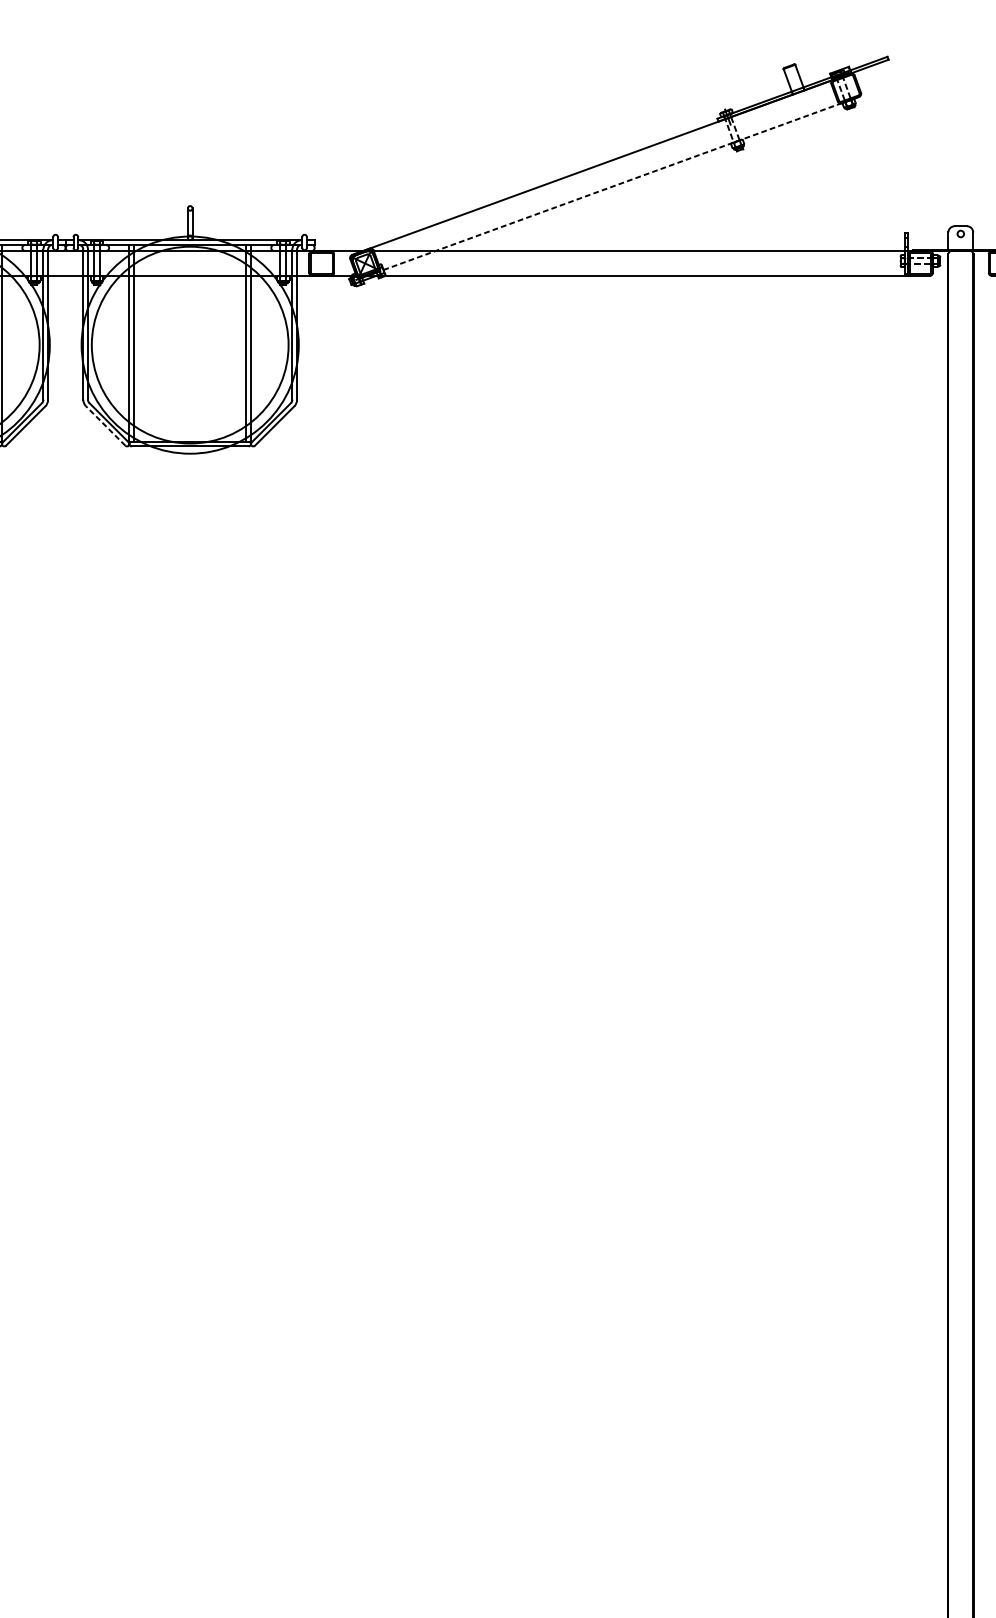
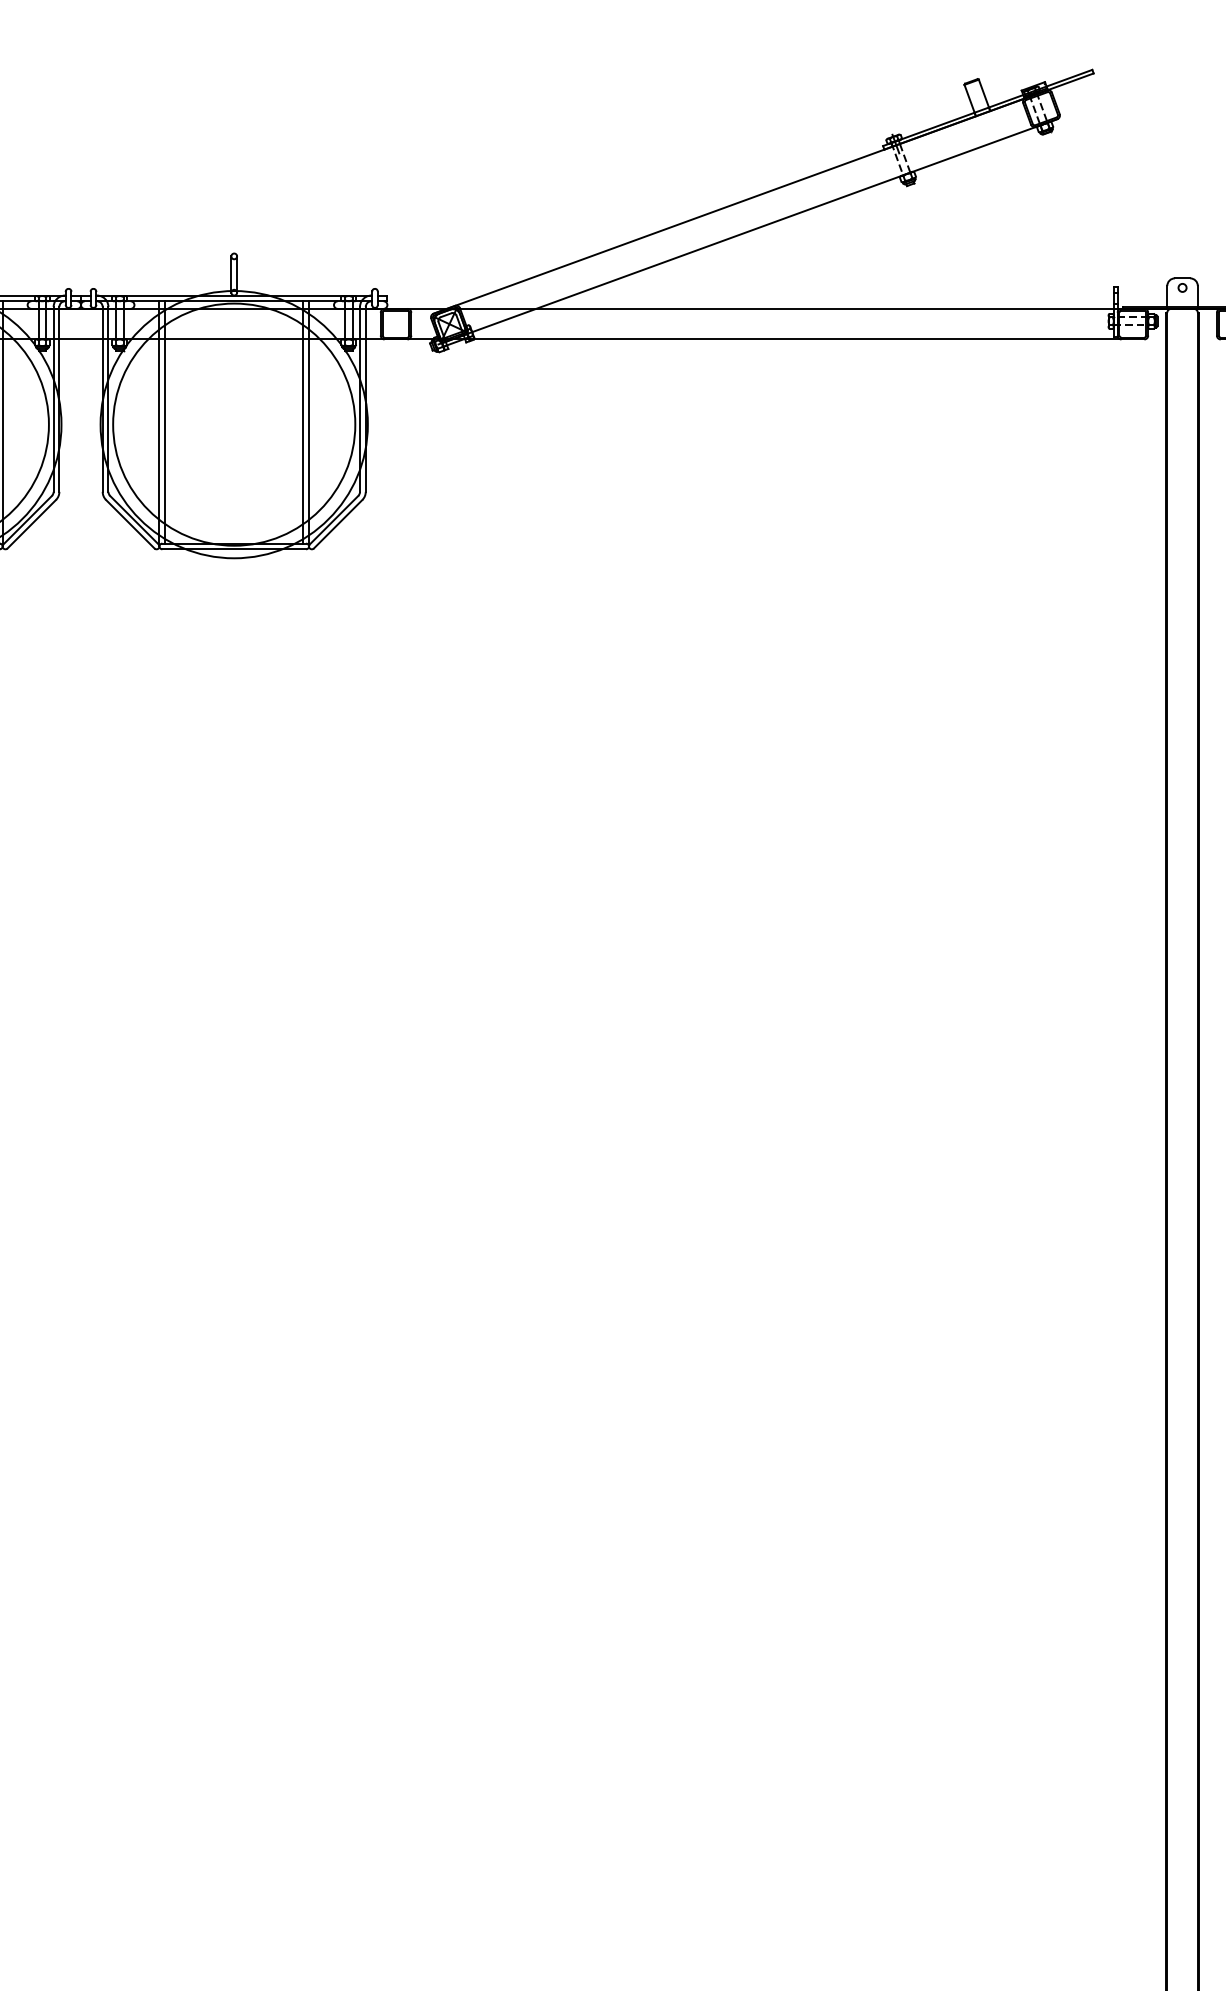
line: (609, 187) -> (750, 230), dashed -> solid
line: (105, 425) -> (129, 523), dashed -> solid

